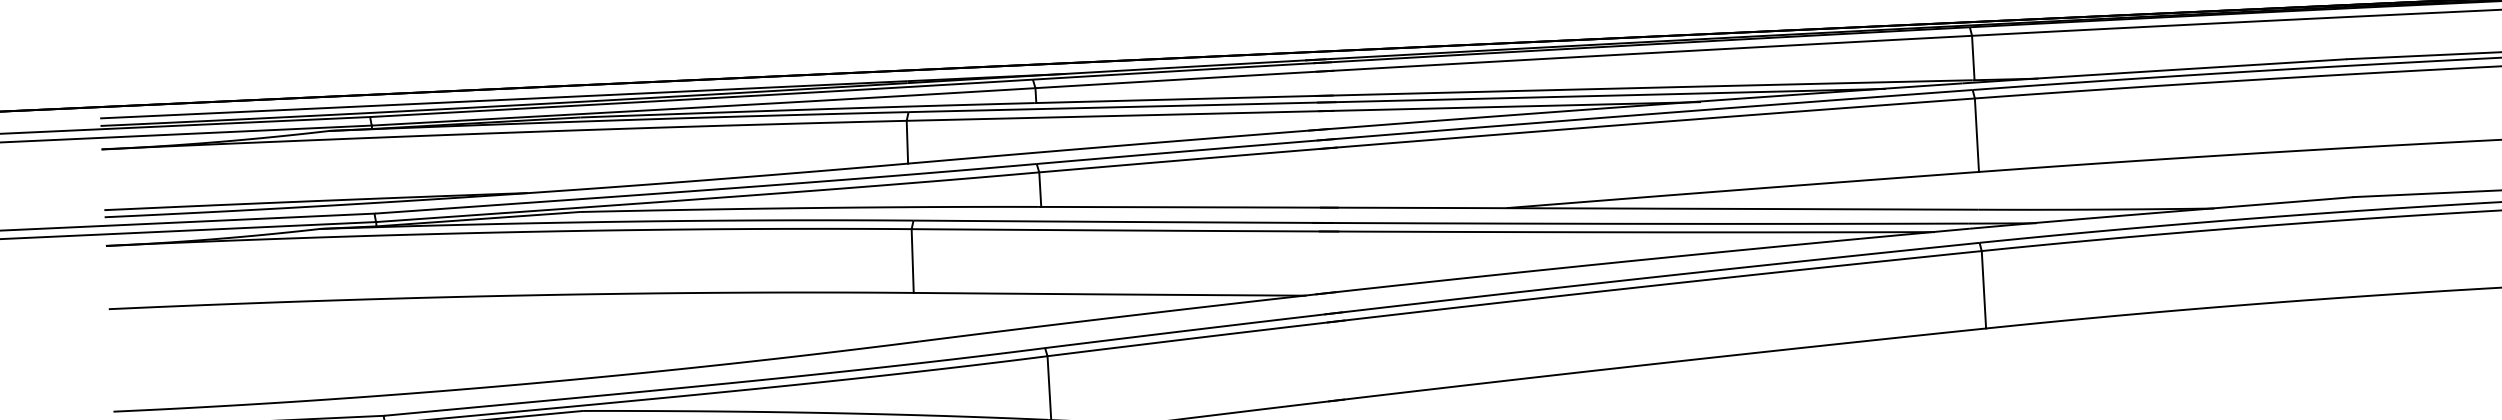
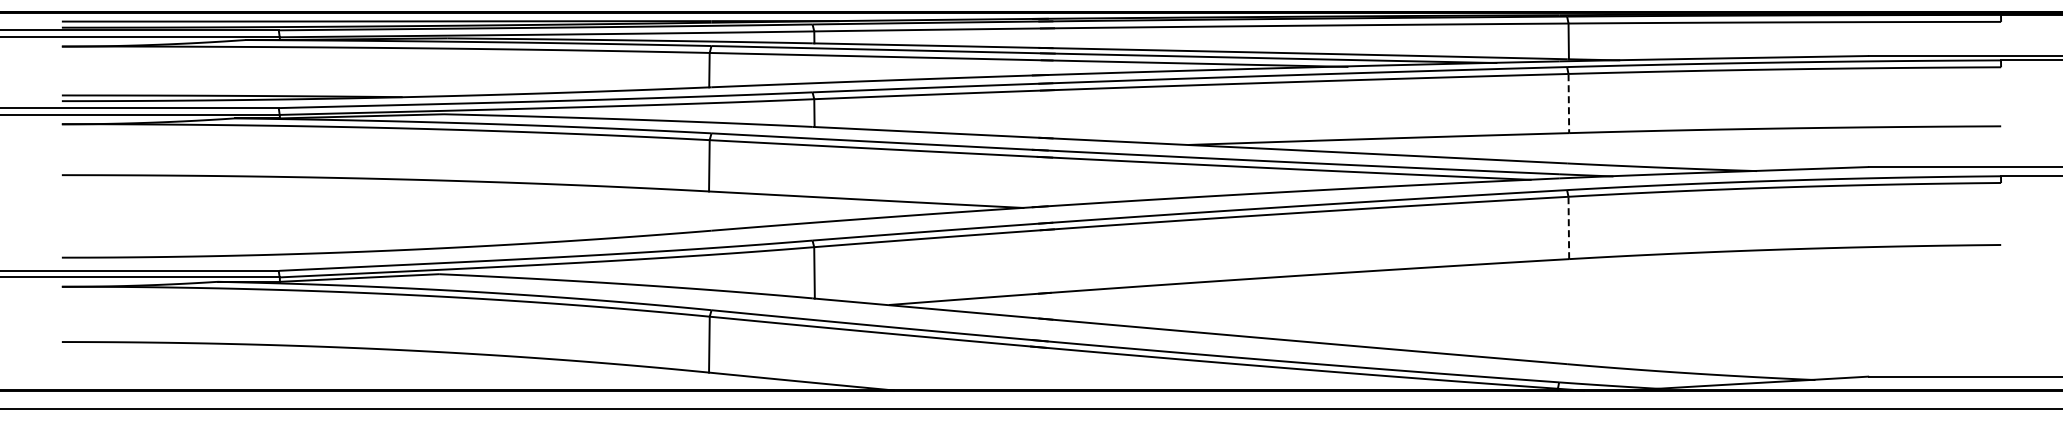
line: (1976, 136) -> (1568, 104), solid -> dashed
line: (1983, 290) -> (1568, 228), solid -> dashed

